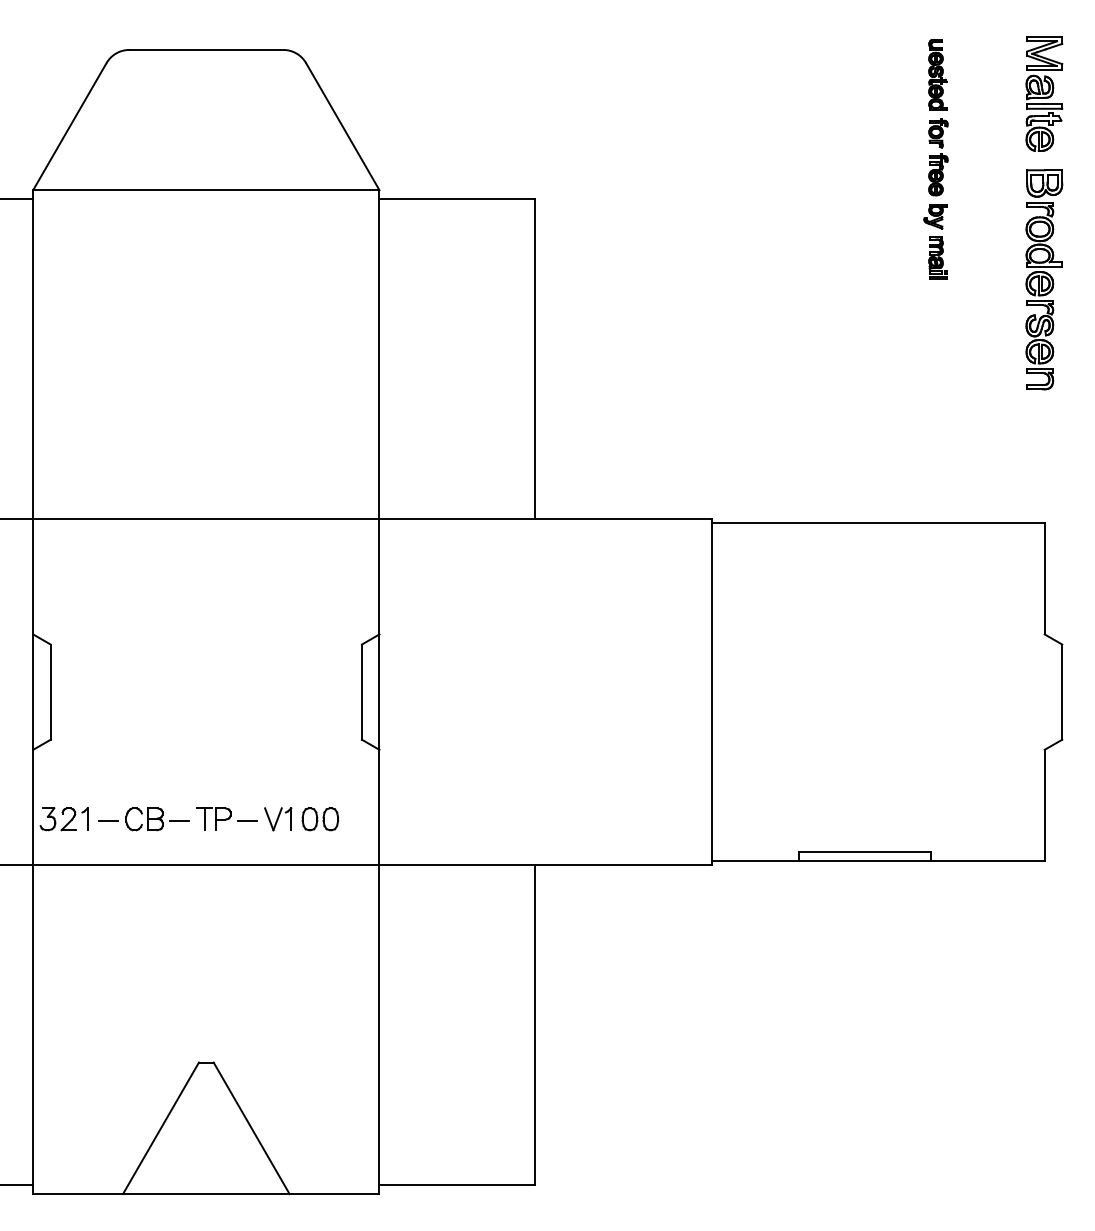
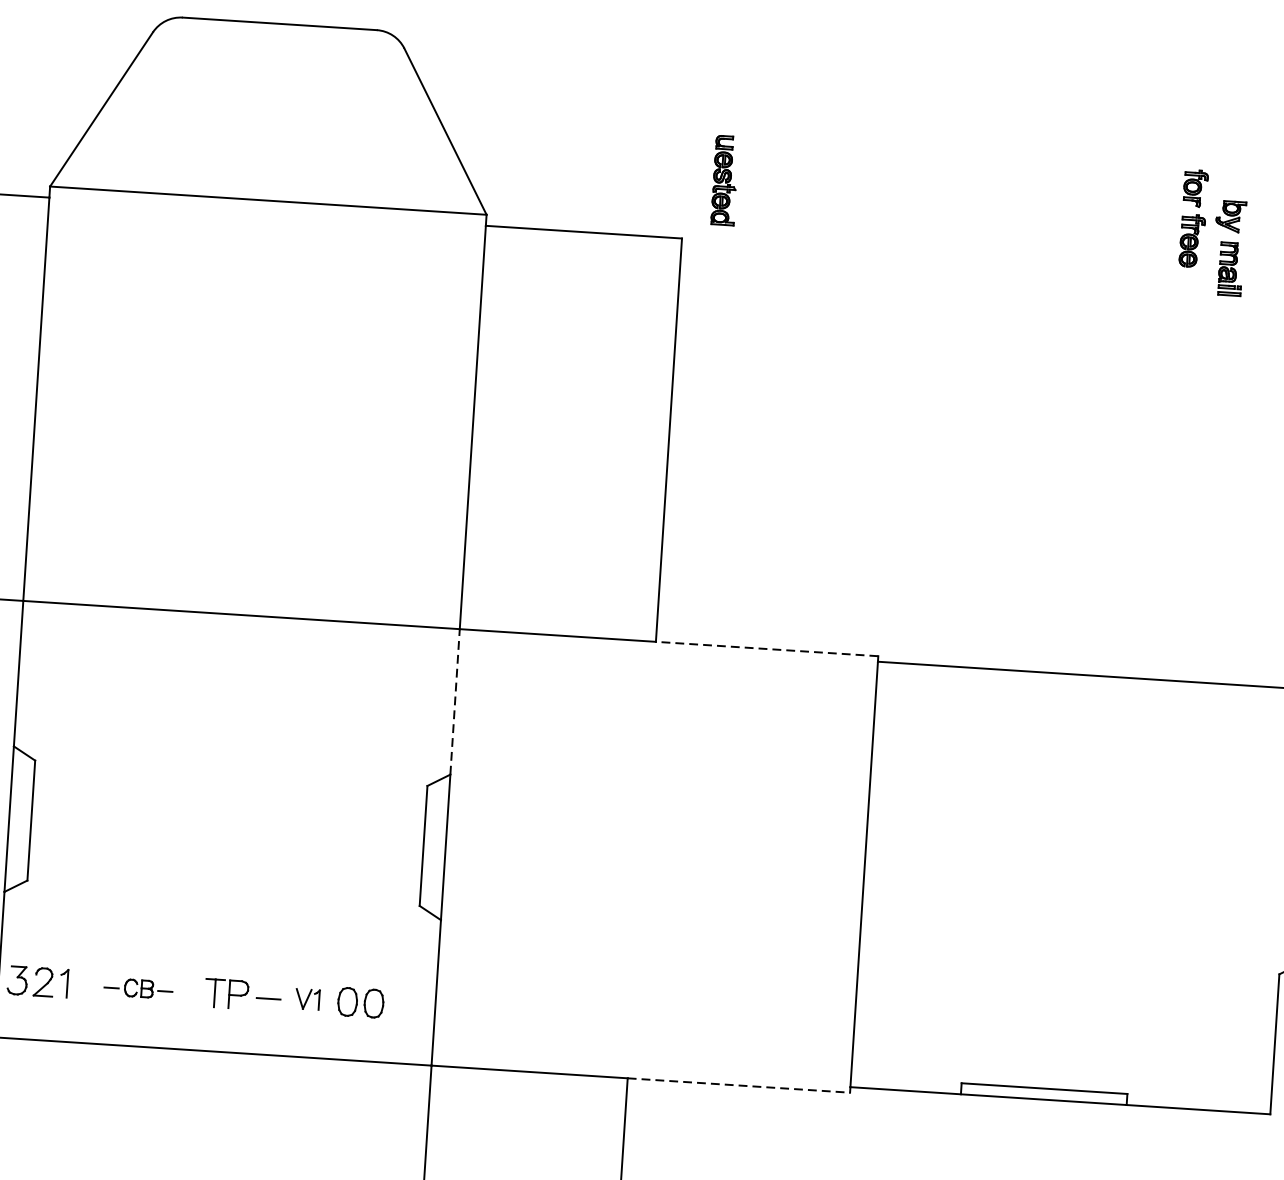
part: (937, 74) -> (724, 179), moved
part: (935, 241) -> (1228, 247), moved
line: (622, 519) -> (766, 649), solid -> dashed
line: (379, 576) -> (455, 701), solid -> dashed
part: (143, 819) -> (137, 988), size x0.6
part: (278, 819) -> (308, 999), size x0.7
line: (623, 865) -> (739, 1085), solid -> dashed

